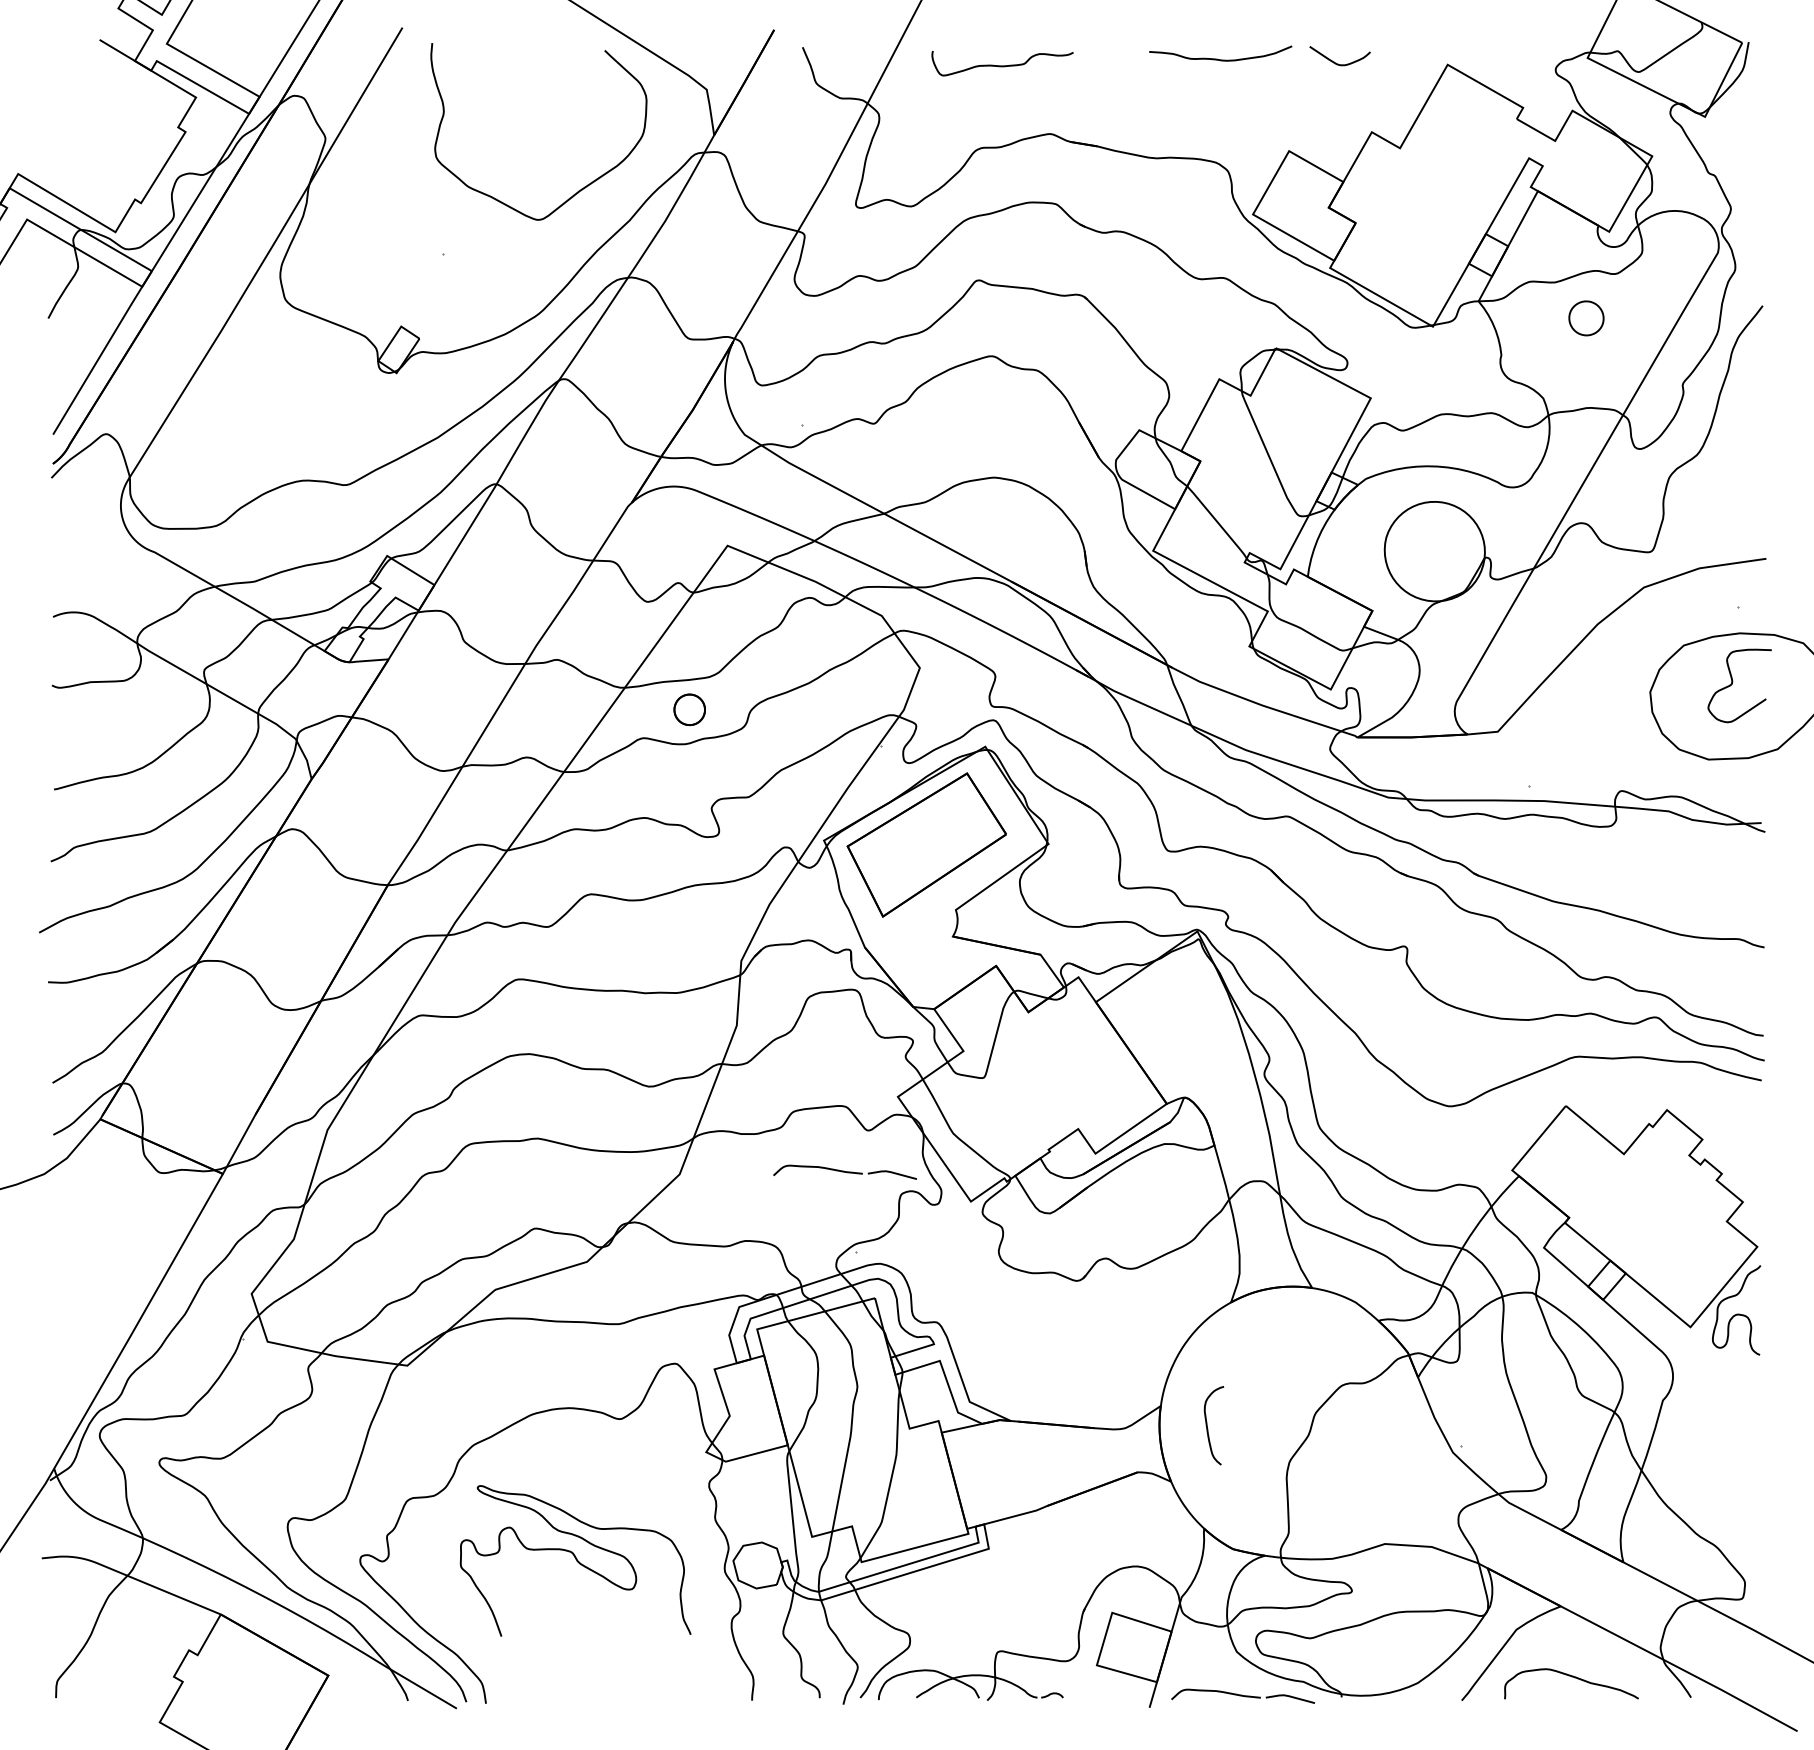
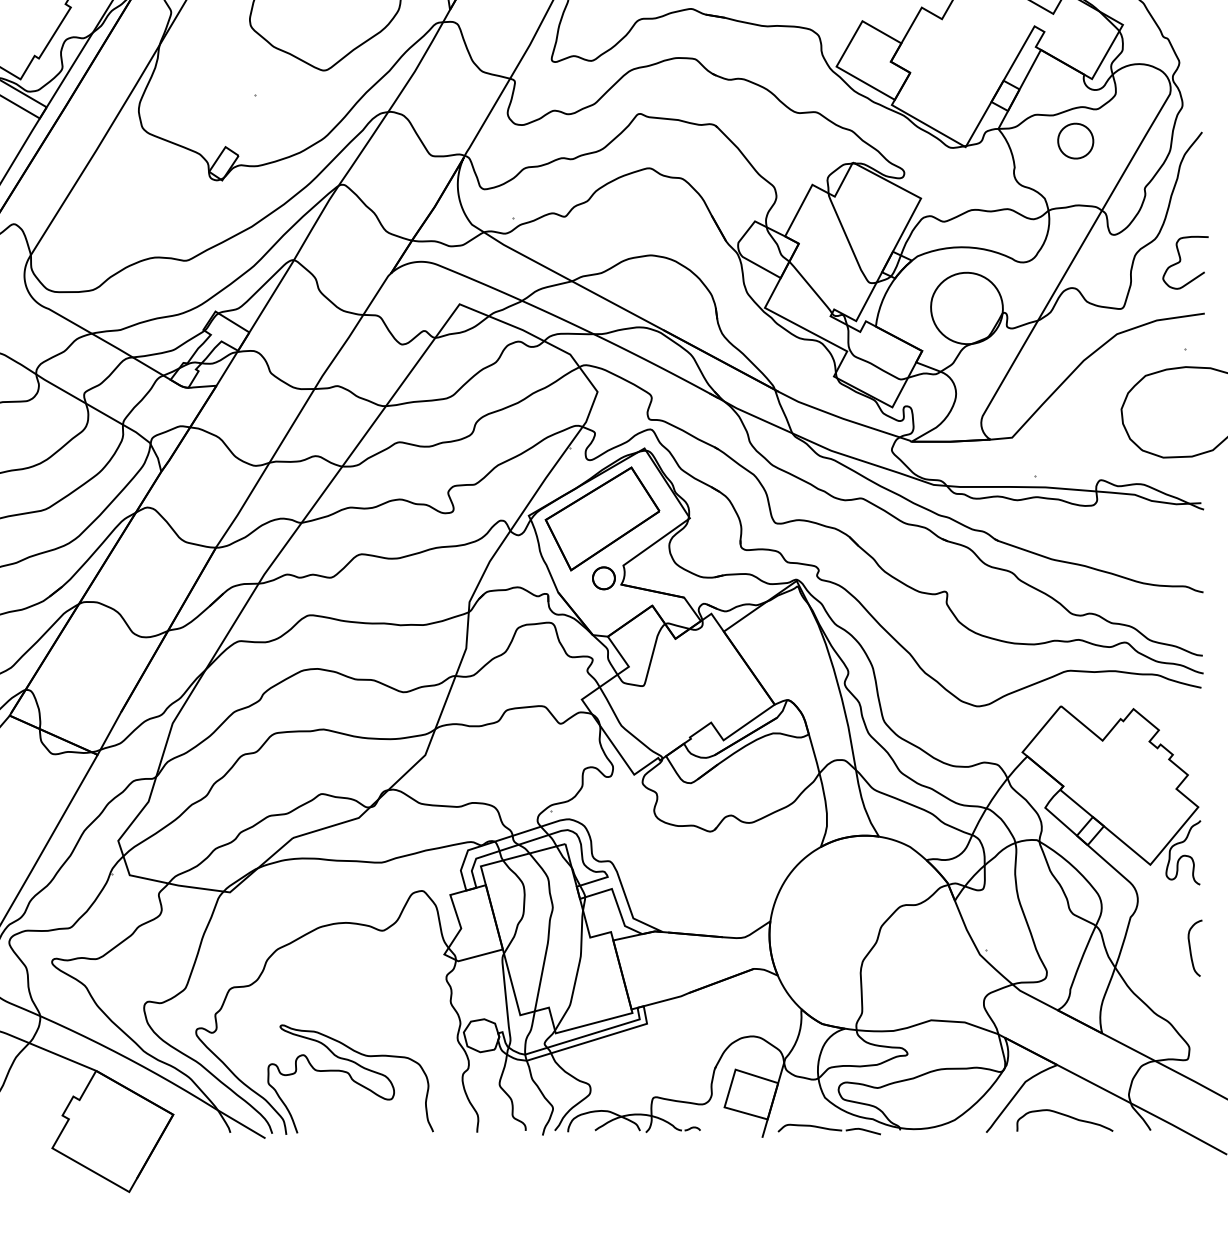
part: (1586, 318) -> (1075, 141), size x1.43
curve: (1732, 684) -> (1180, 261), moved
part: (689, 709) -> (603, 578), moved
part: (844, 1171) -> (543, 753), removed
curve: (1208, 1428) -> (1191, 950), moved
curve: (575, 1559) -> (350, 1078), moved

